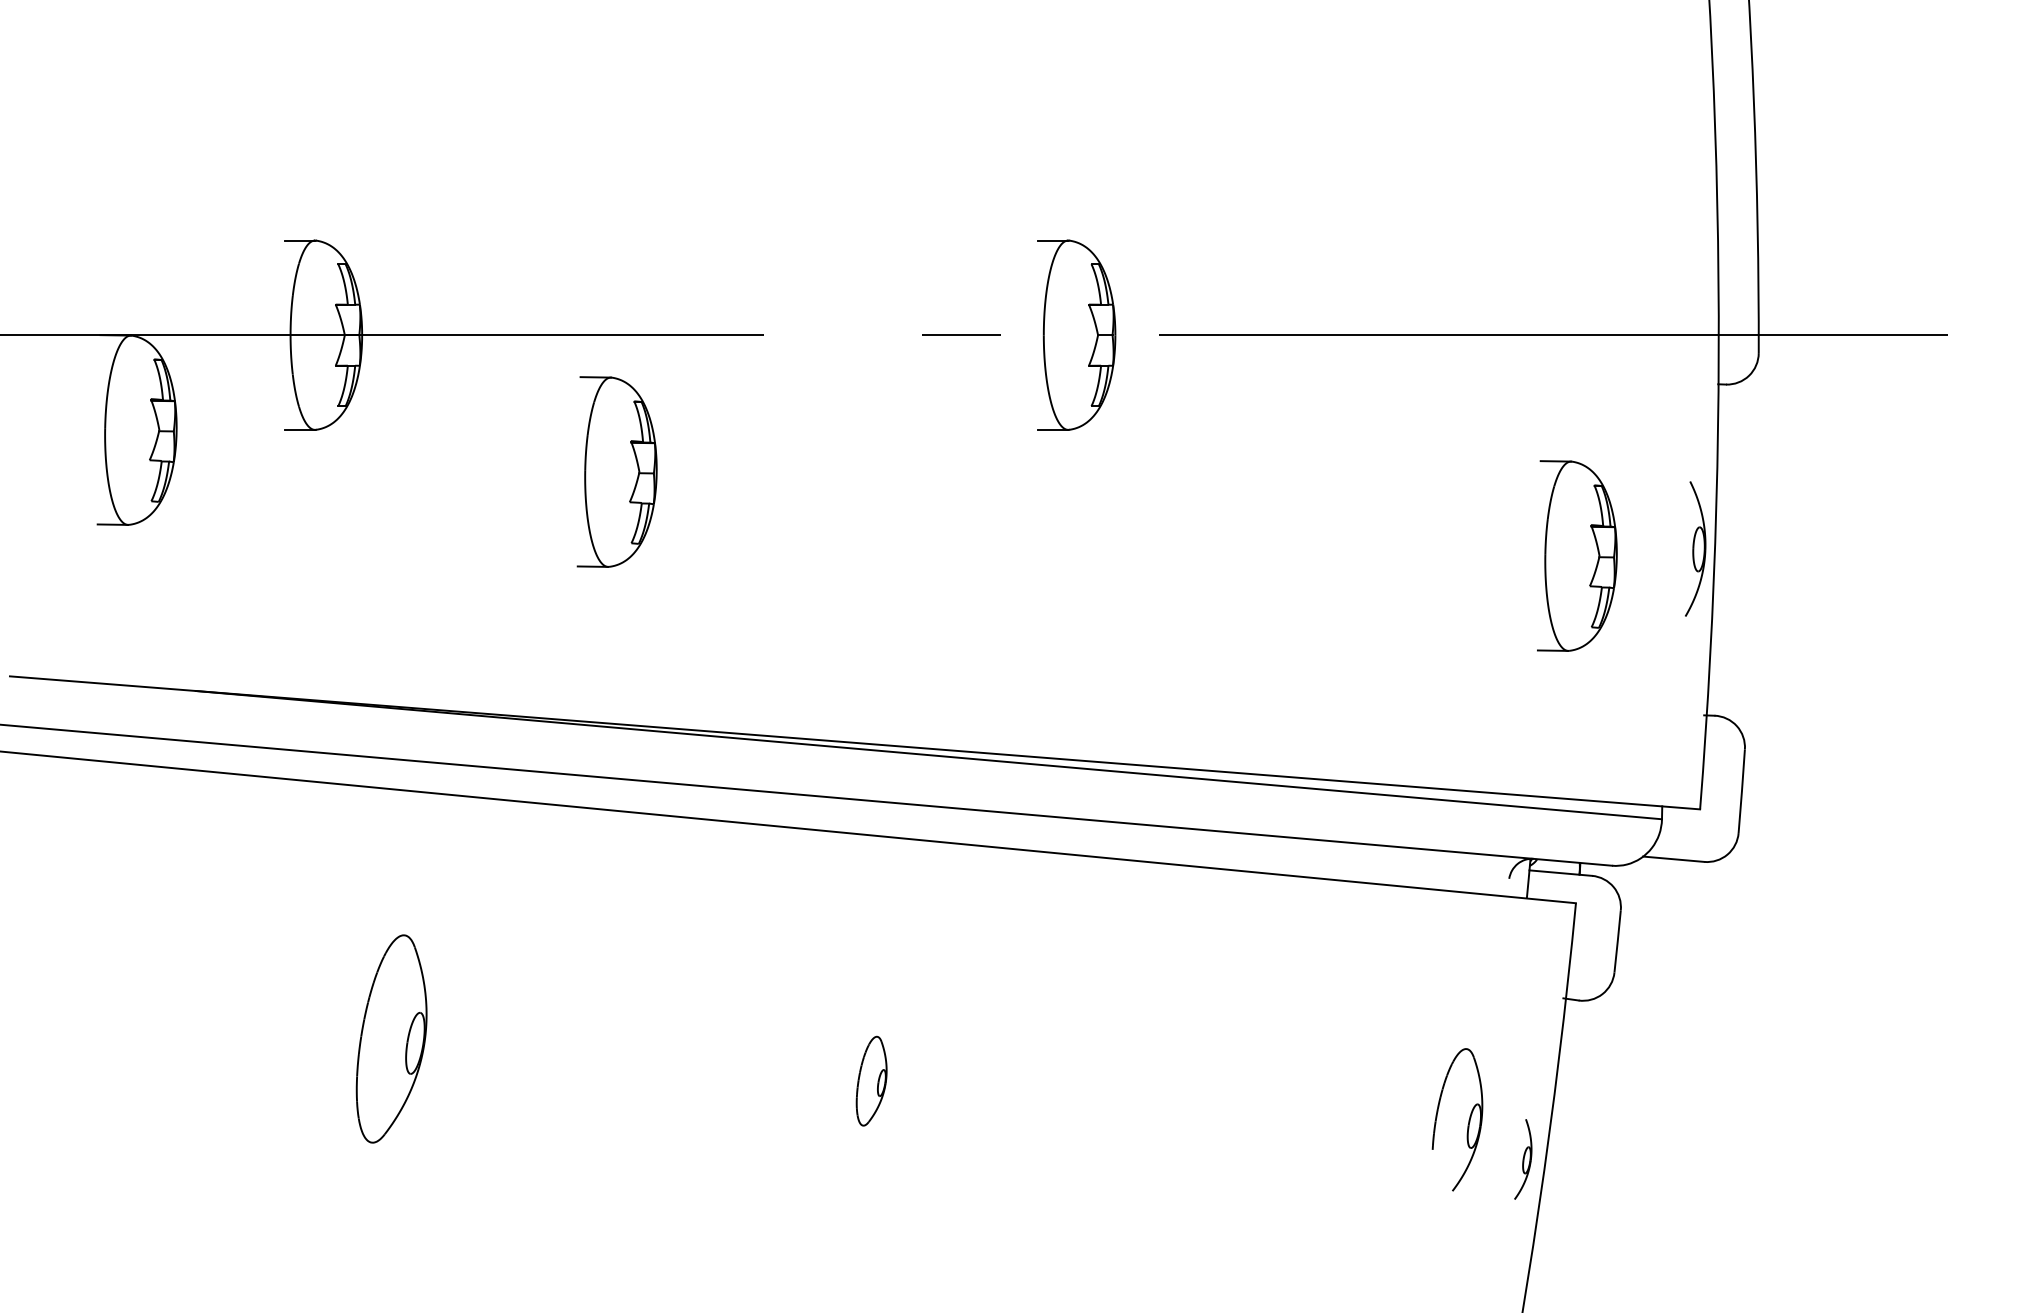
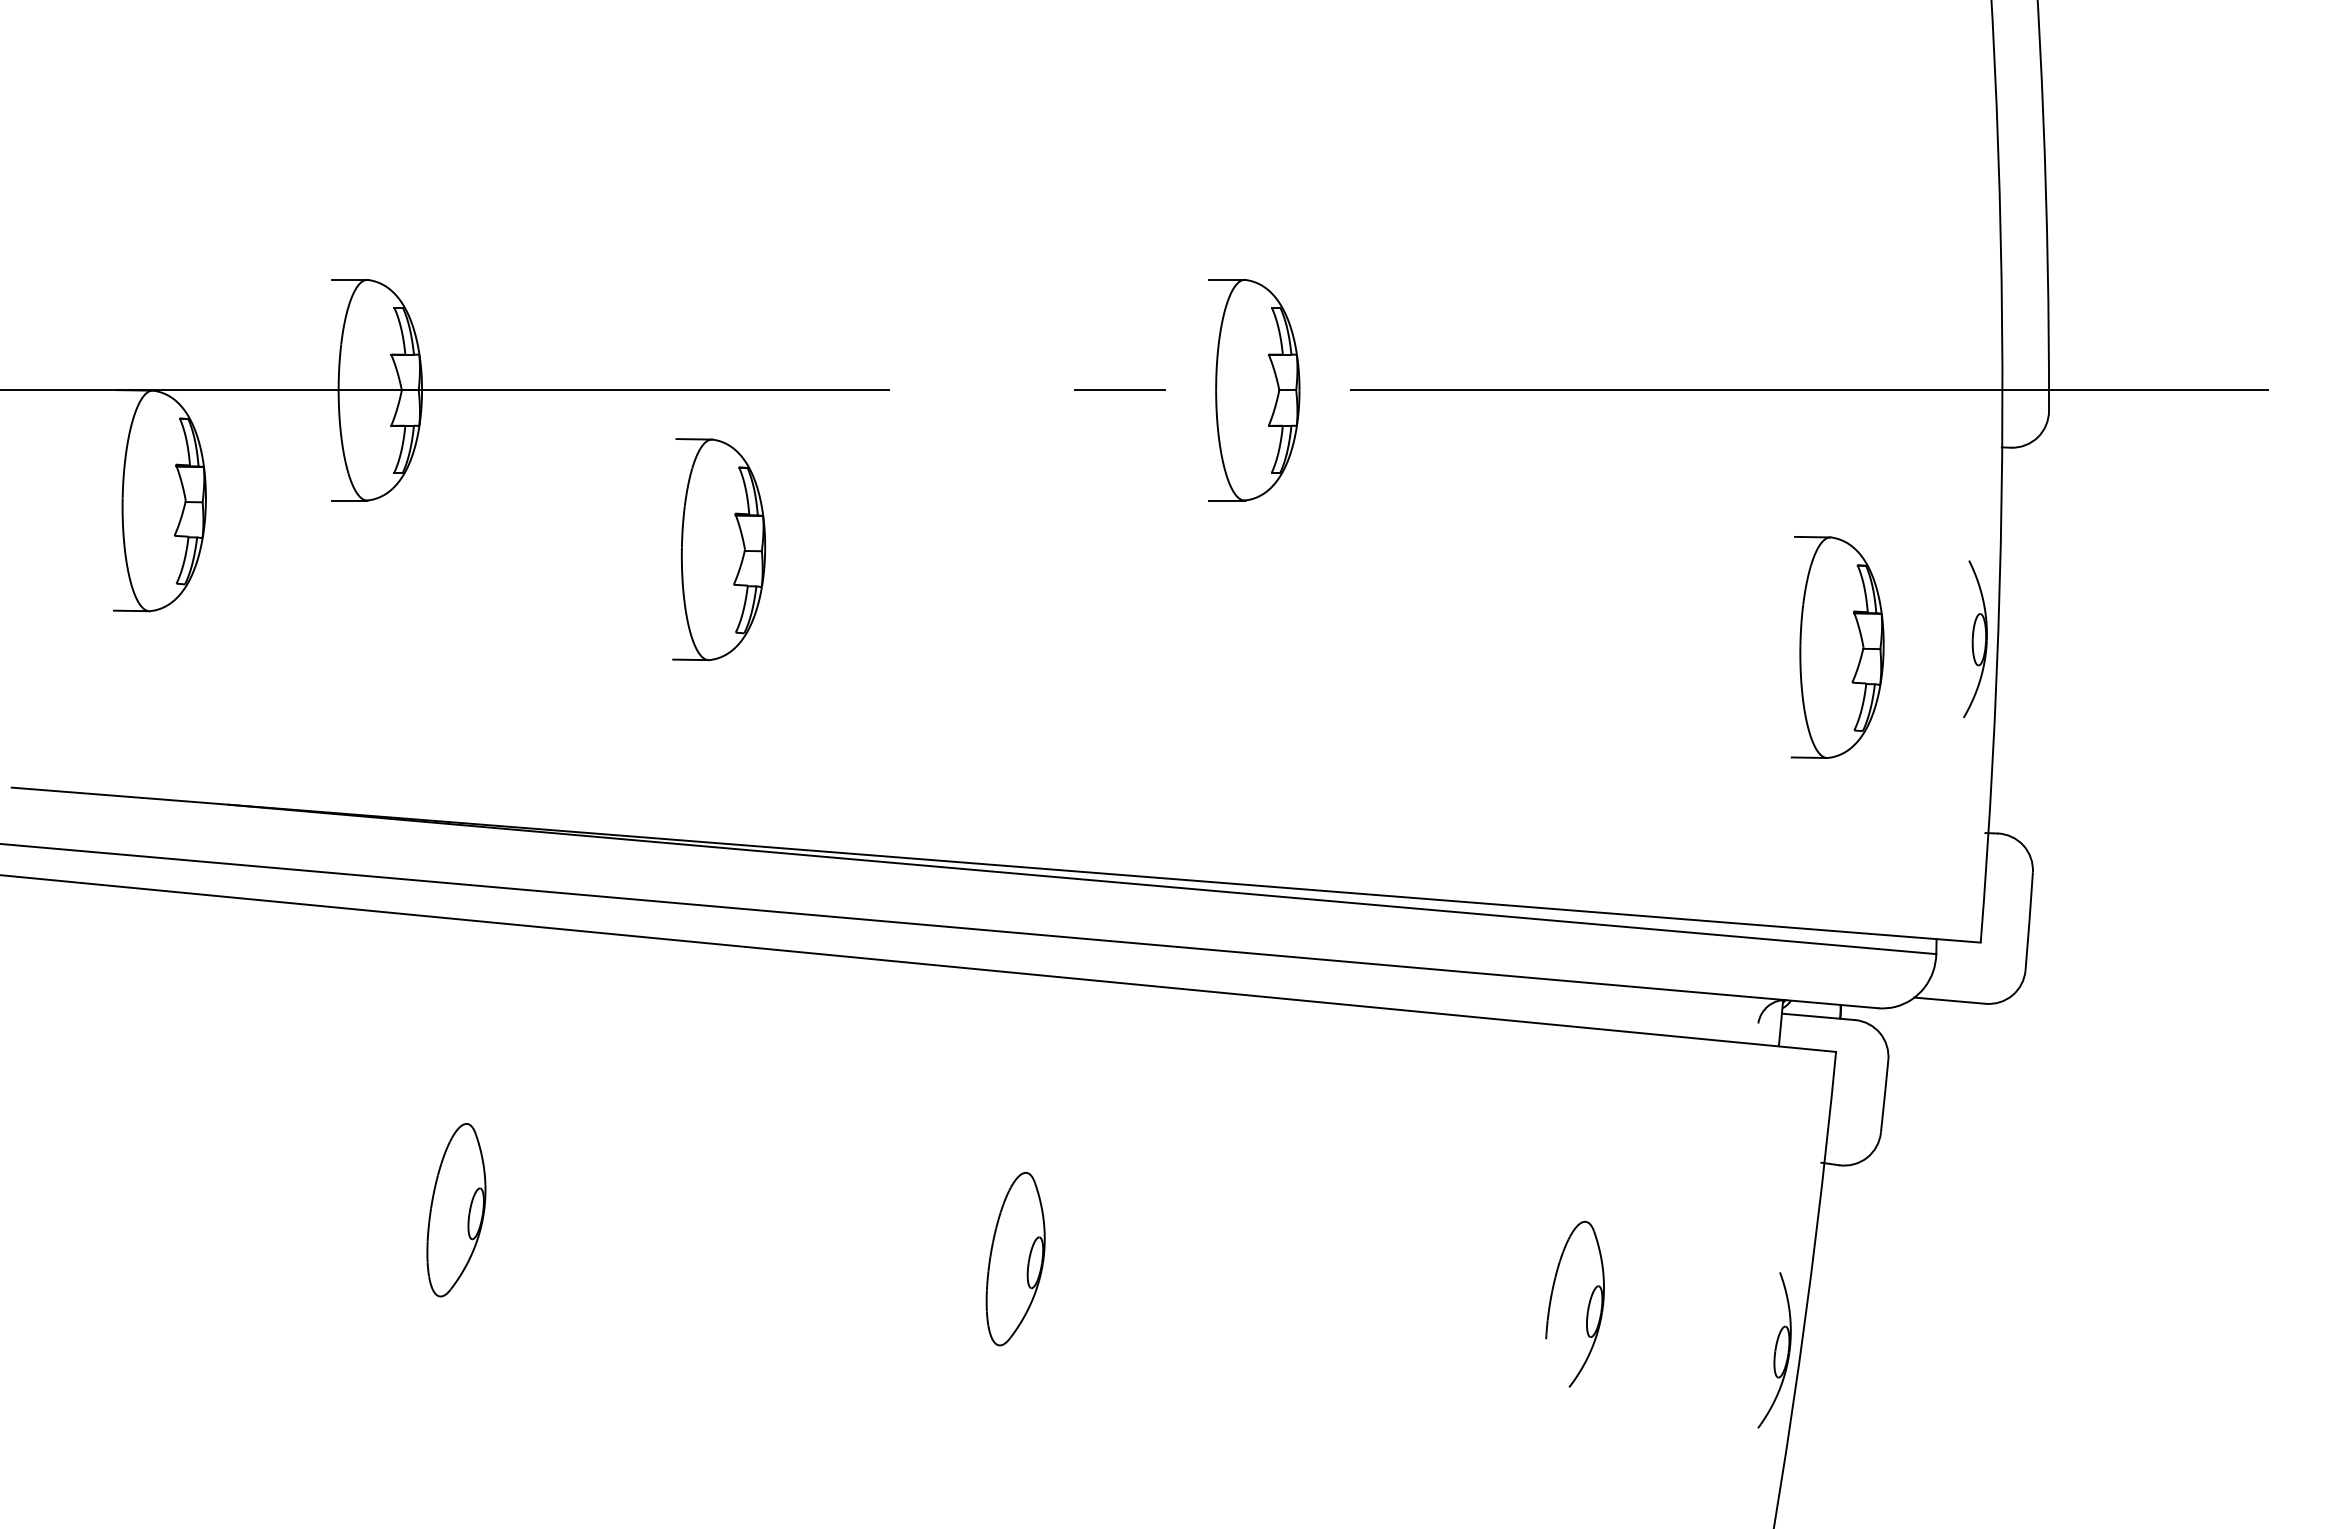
part: (391, 1039) -> (456, 1210), size x0.71
part: (871, 1081) -> (1015, 1259), size x1.67
part: (1468, 1122) -> (1587, 1307), moved
part: (1523, 1159) -> (1774, 1350), size x1.67

